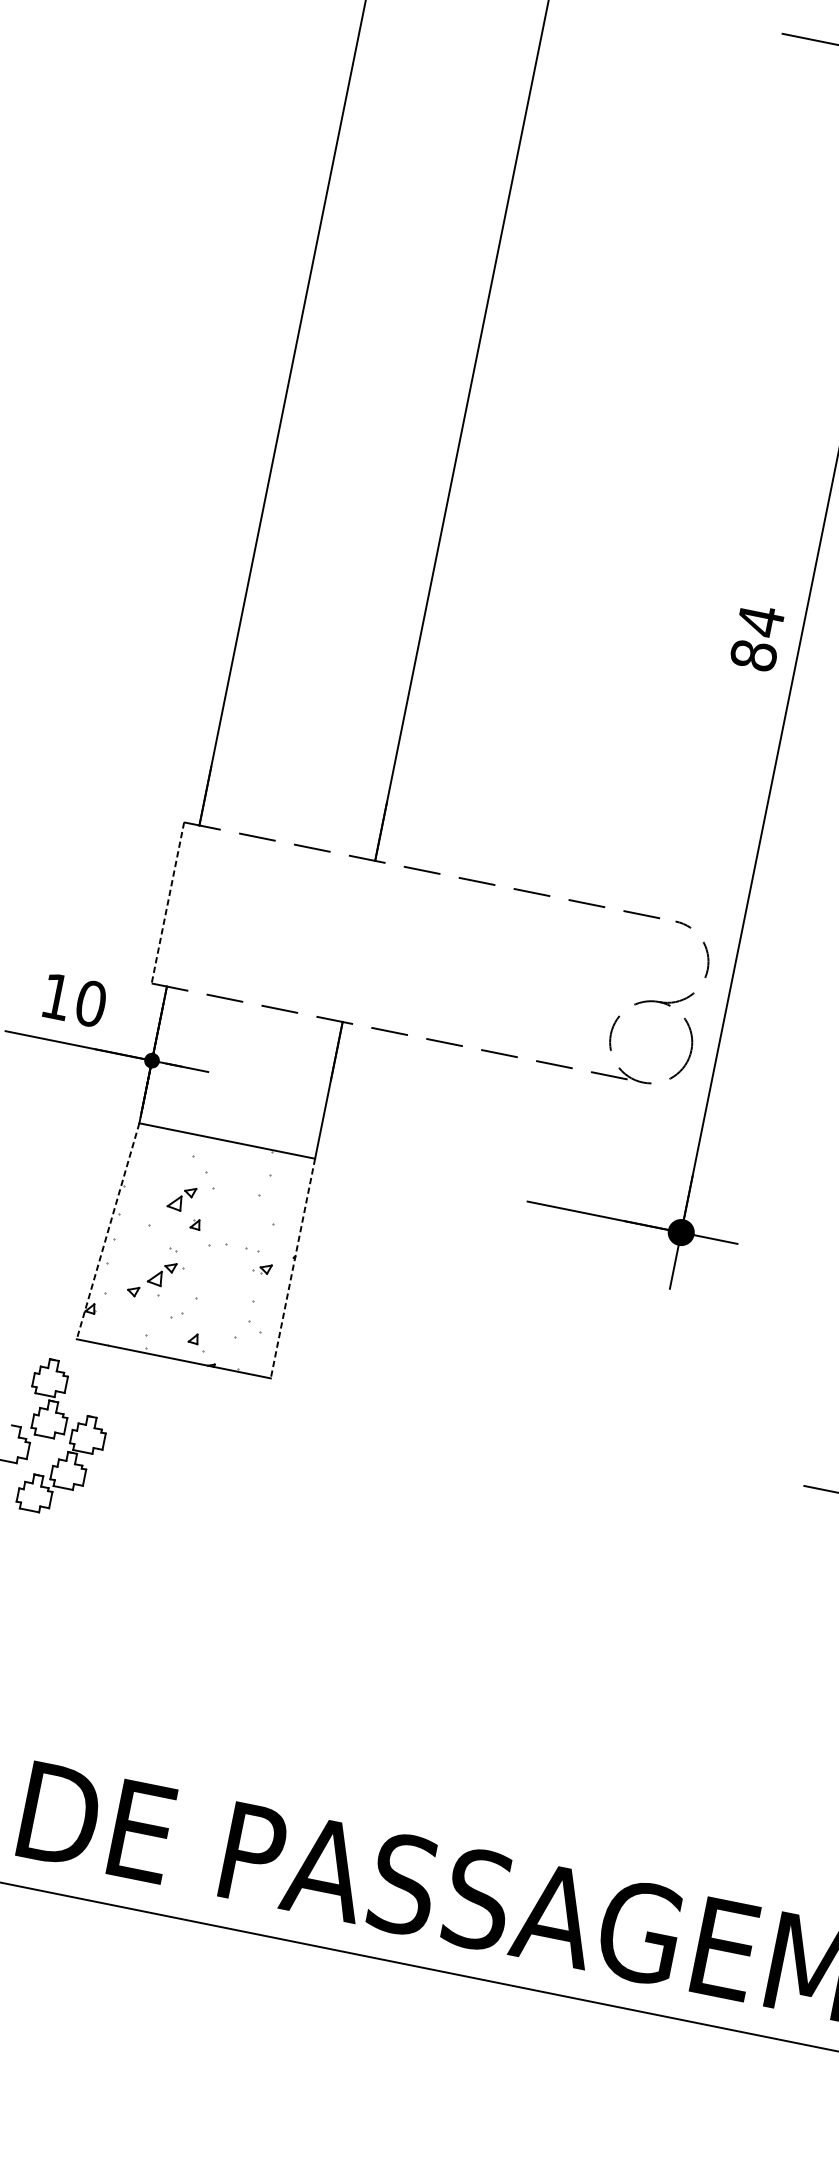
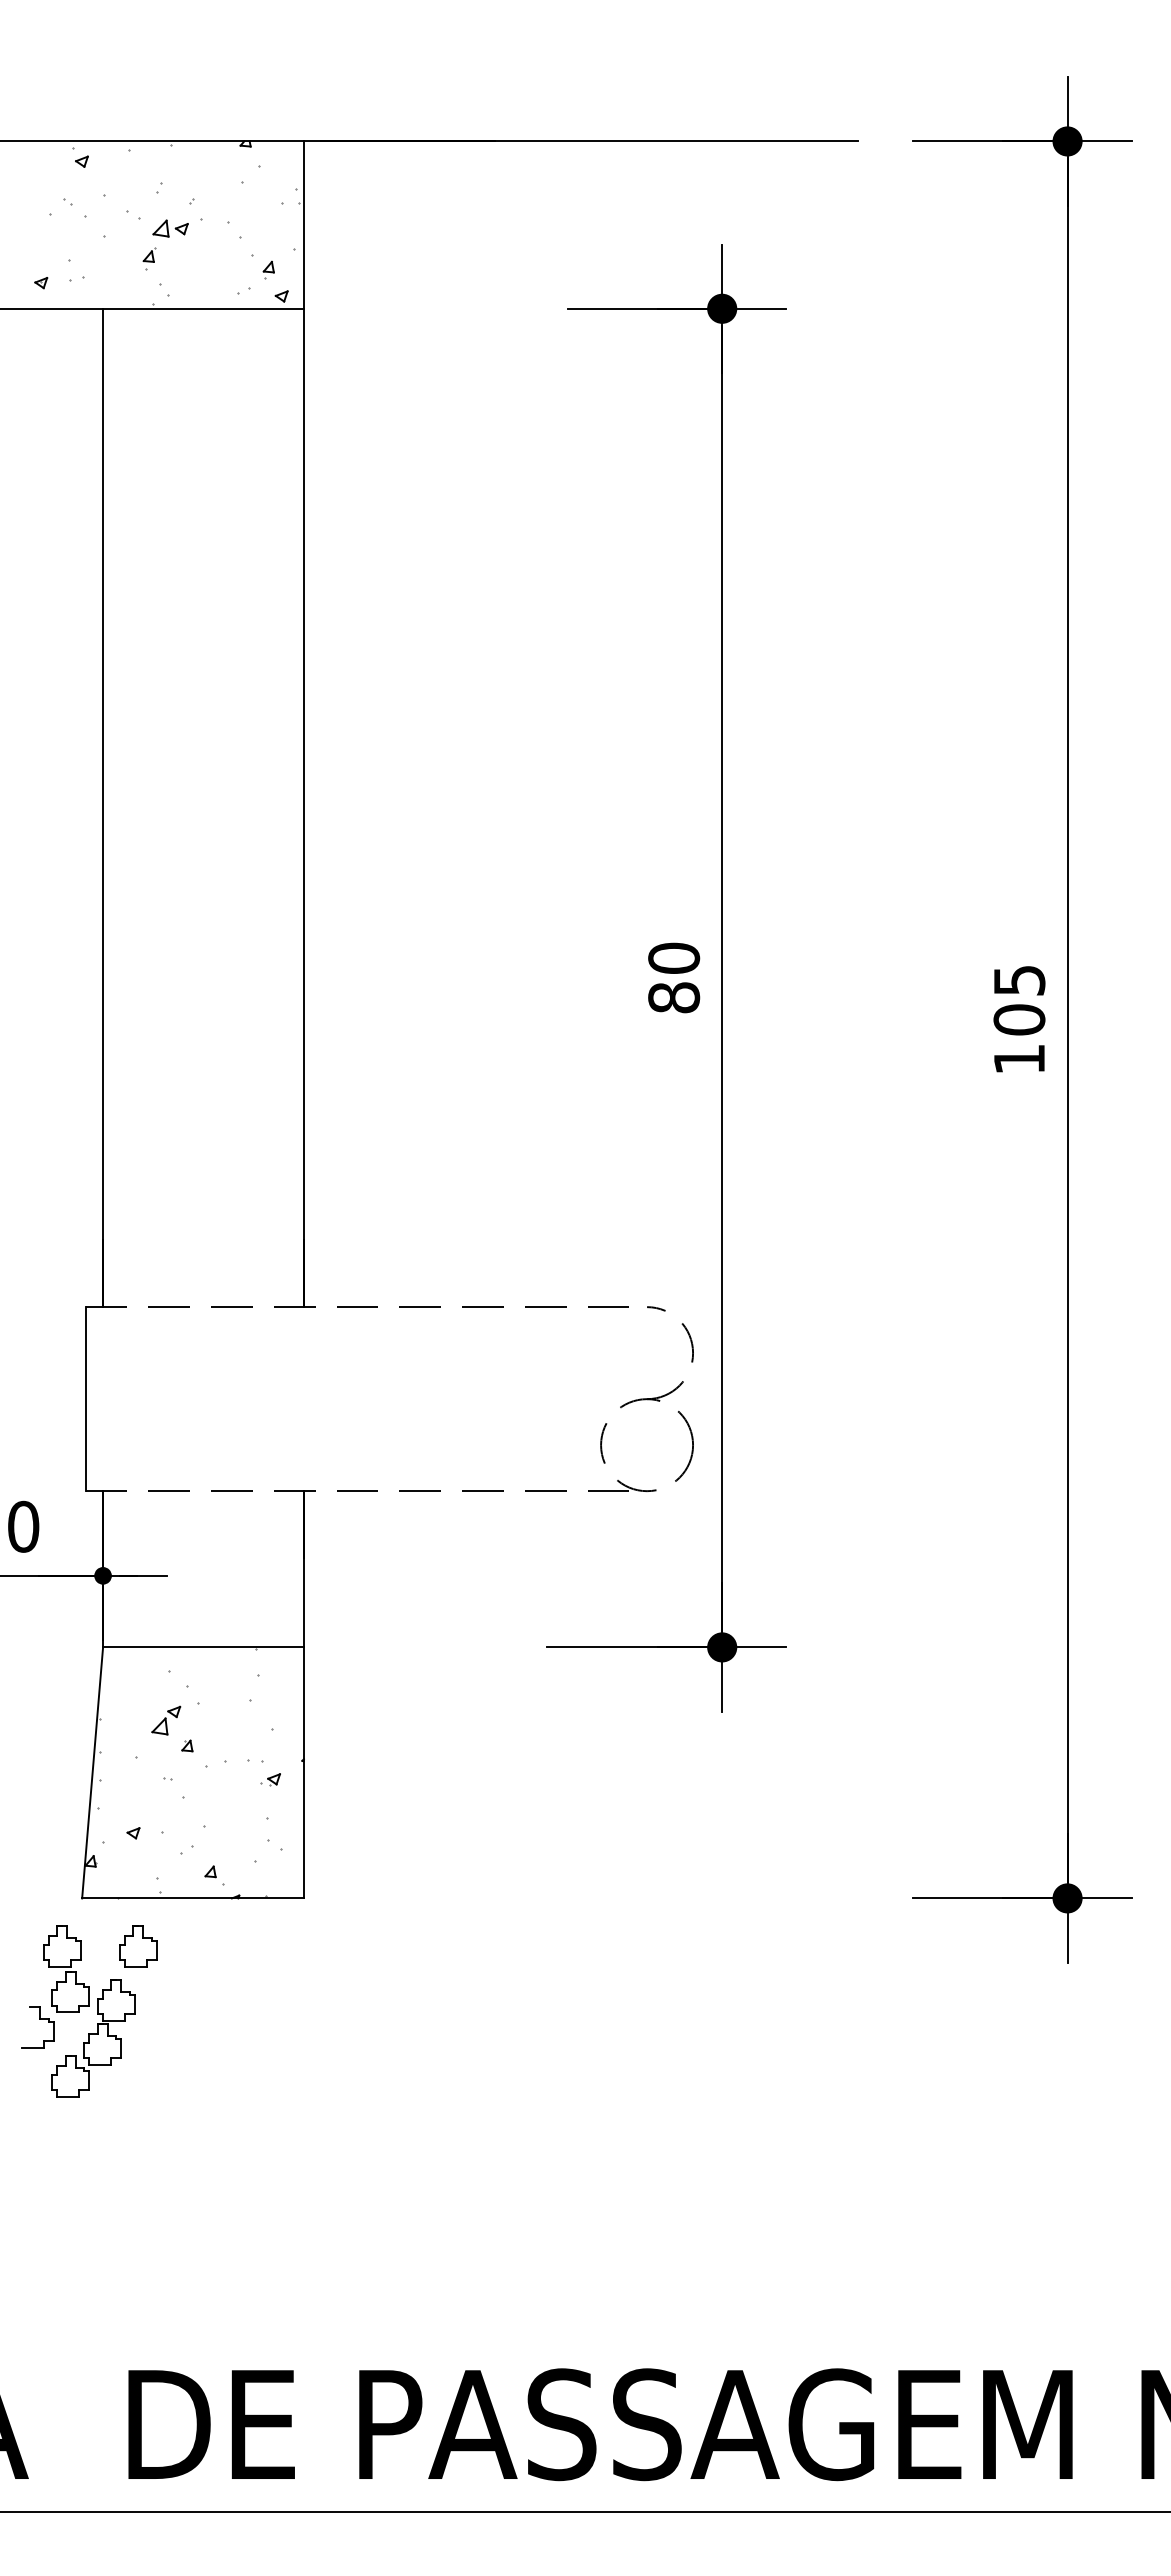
text: (761, 621) -> (674, 958), 84 -> 80
line: (167, 903) -> (85, 1399), dashed -> solid
line: (108, 1230) -> (92, 1772), dashed -> solid
line: (292, 1269) -> (303, 1773), dashed -> solid
part: (162, 1273) -> (161, 1807), removed
part: (117, 1391) -> (138, 1946), added

